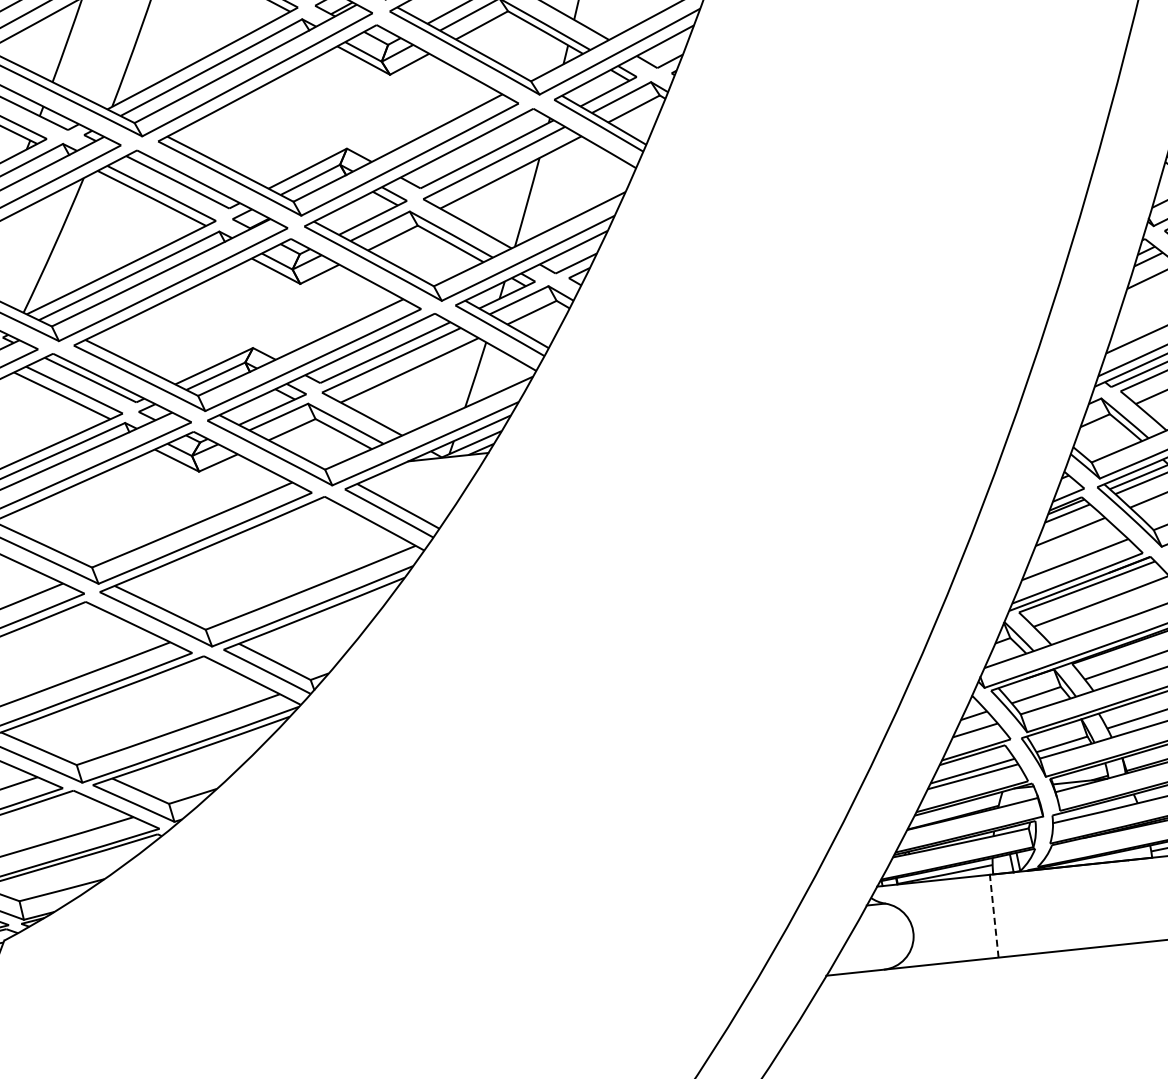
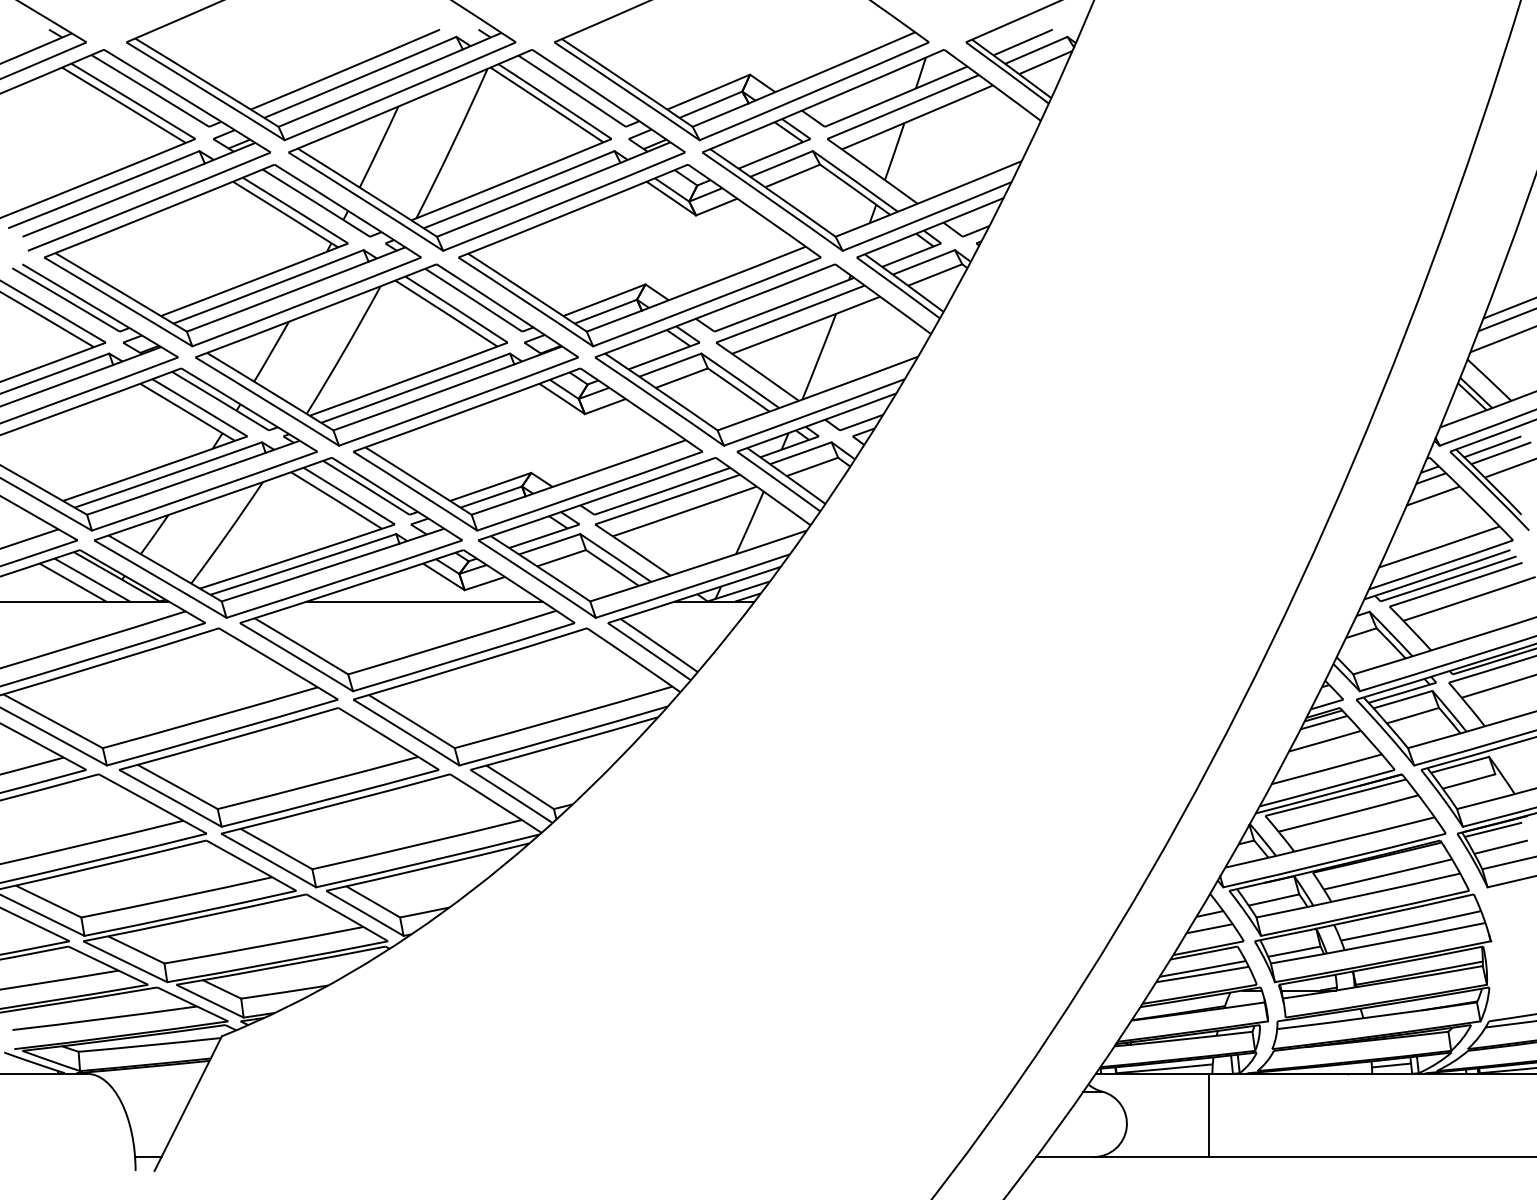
line: (160, 487) -> (424, 601), added
line: (994, 916) -> (1209, 1115), dashed -> solid

